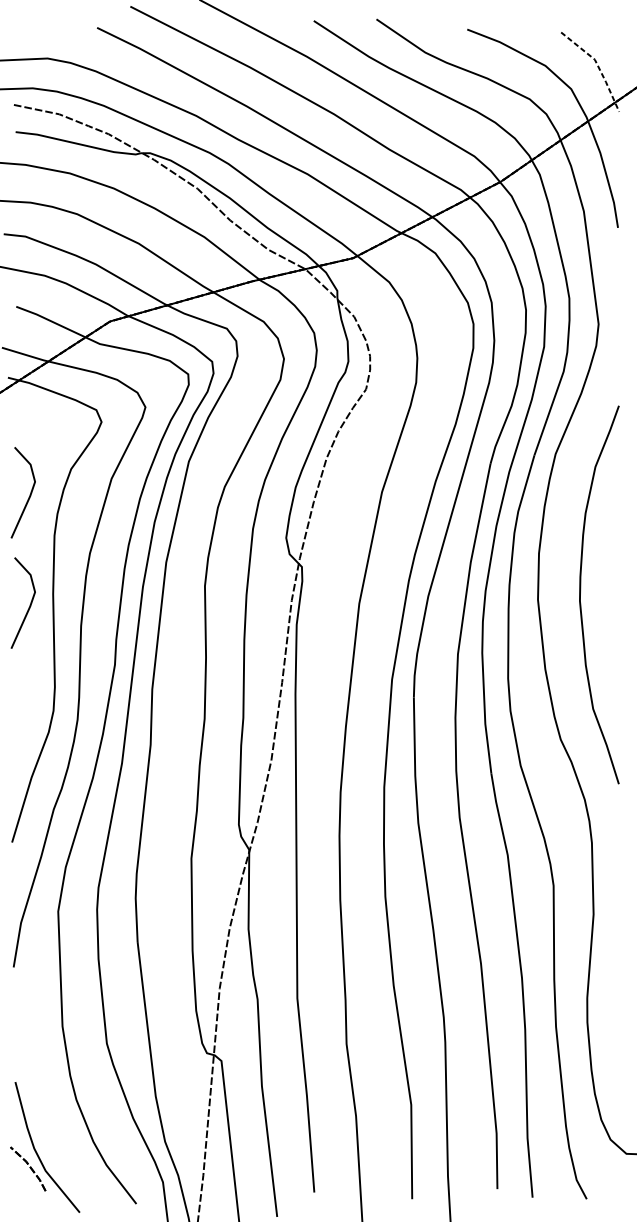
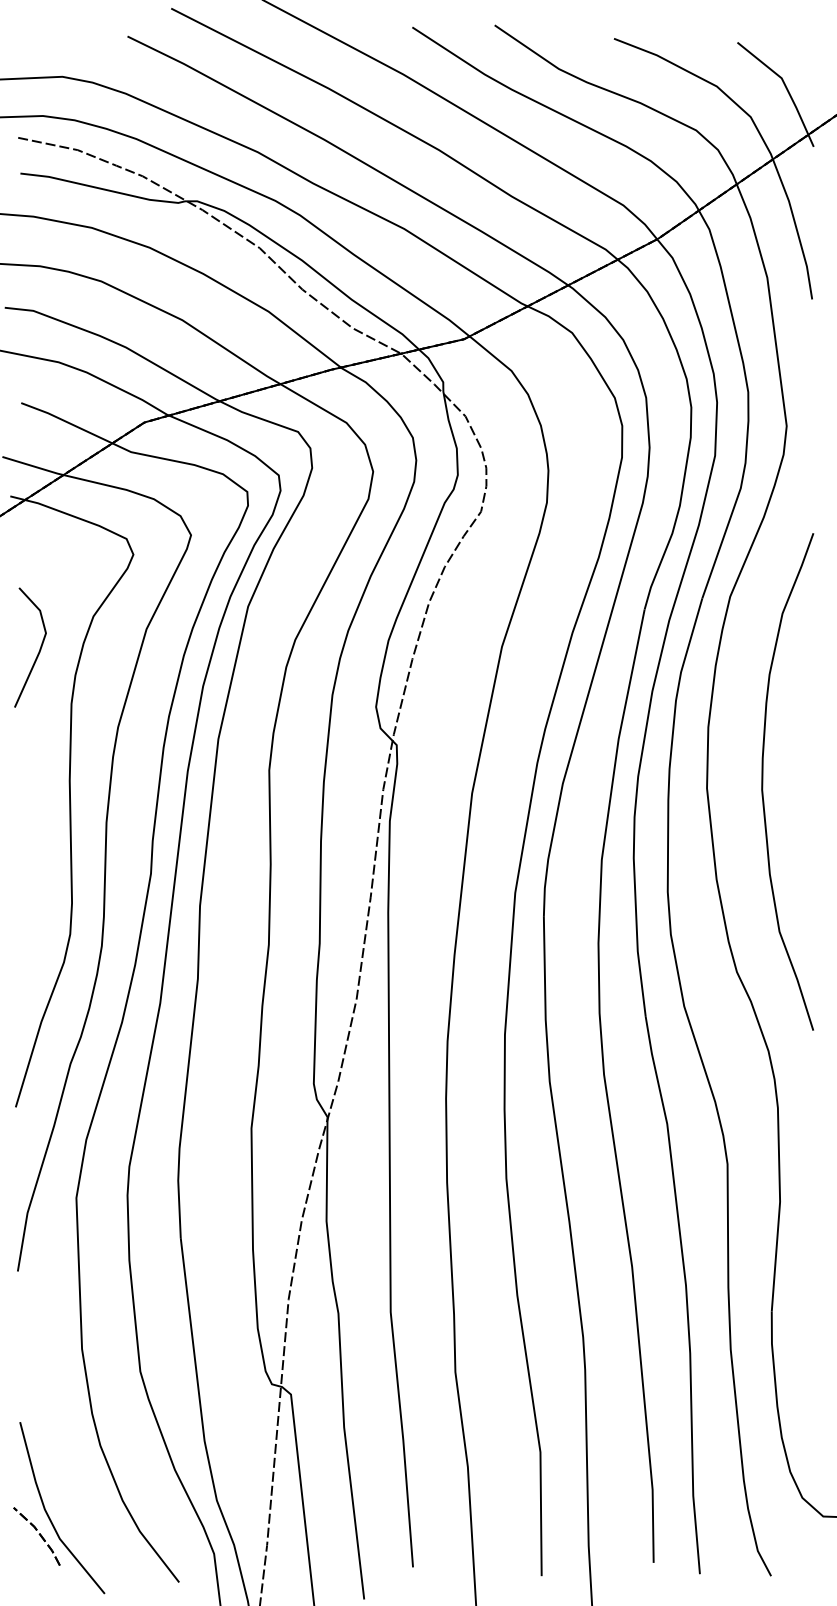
line: (598, 66) -> (786, 87), dashed -> solid
line: (29, 606) -> (38, 796), removed

